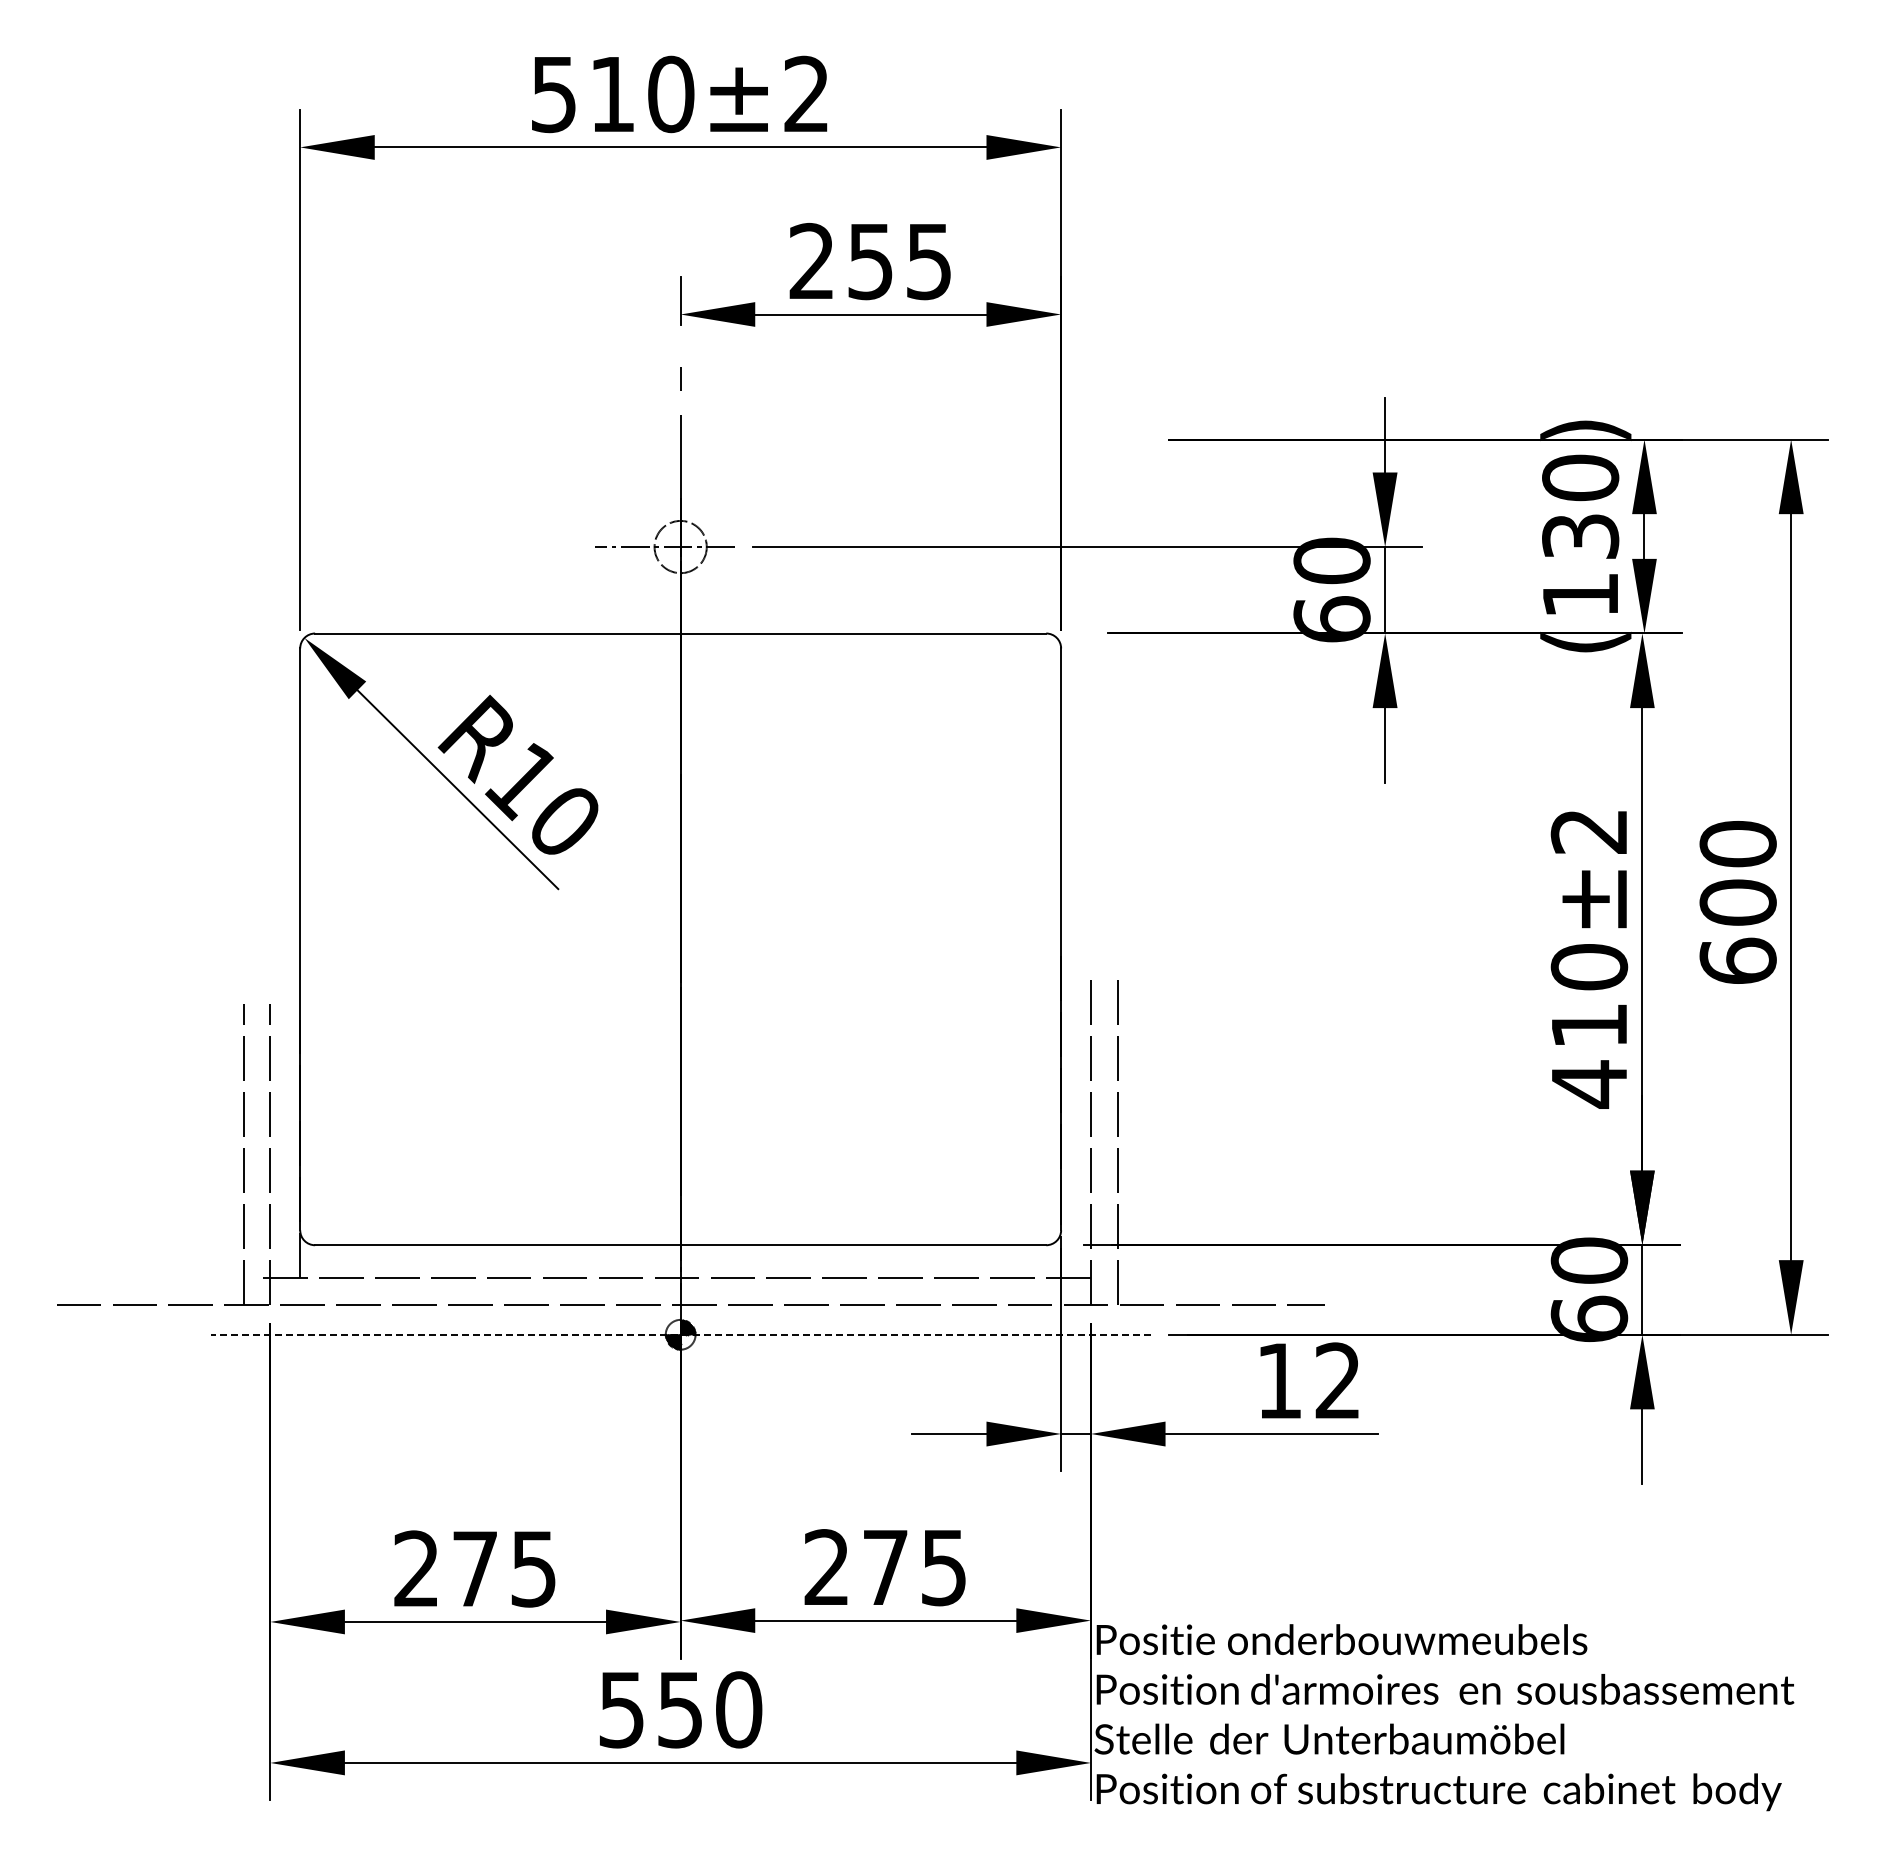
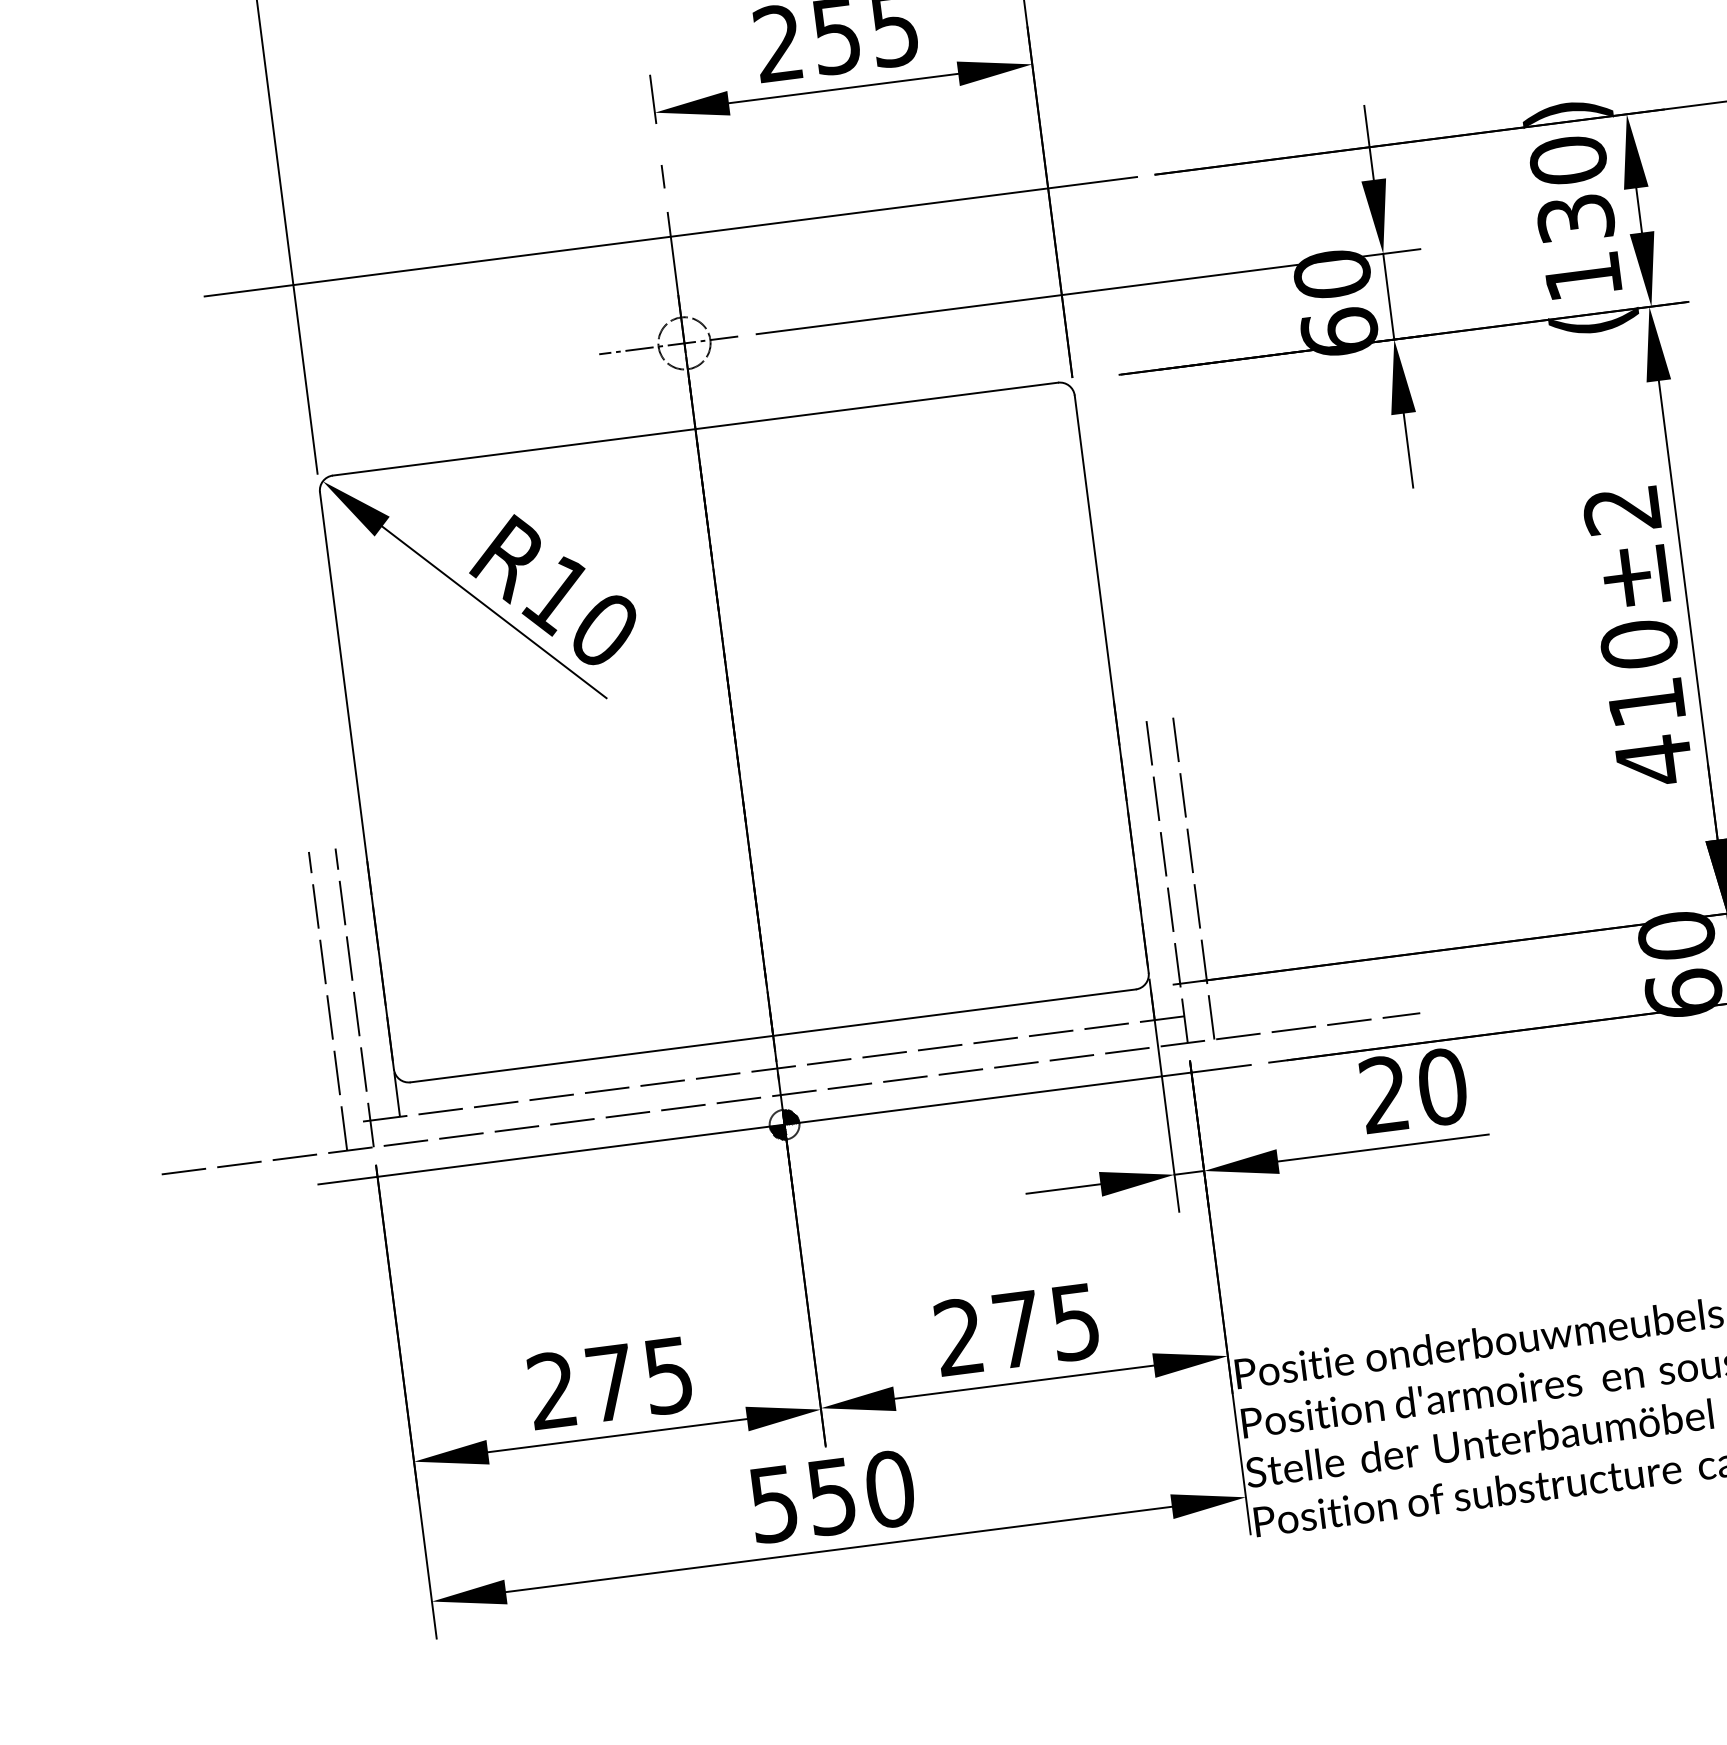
line: (680, 439) -> (670, 236), added
line: (680, 1334) -> (784, 1124), dashed -> solid
text: (1309, 1380) -> (1414, 1090), 12 -> 20

